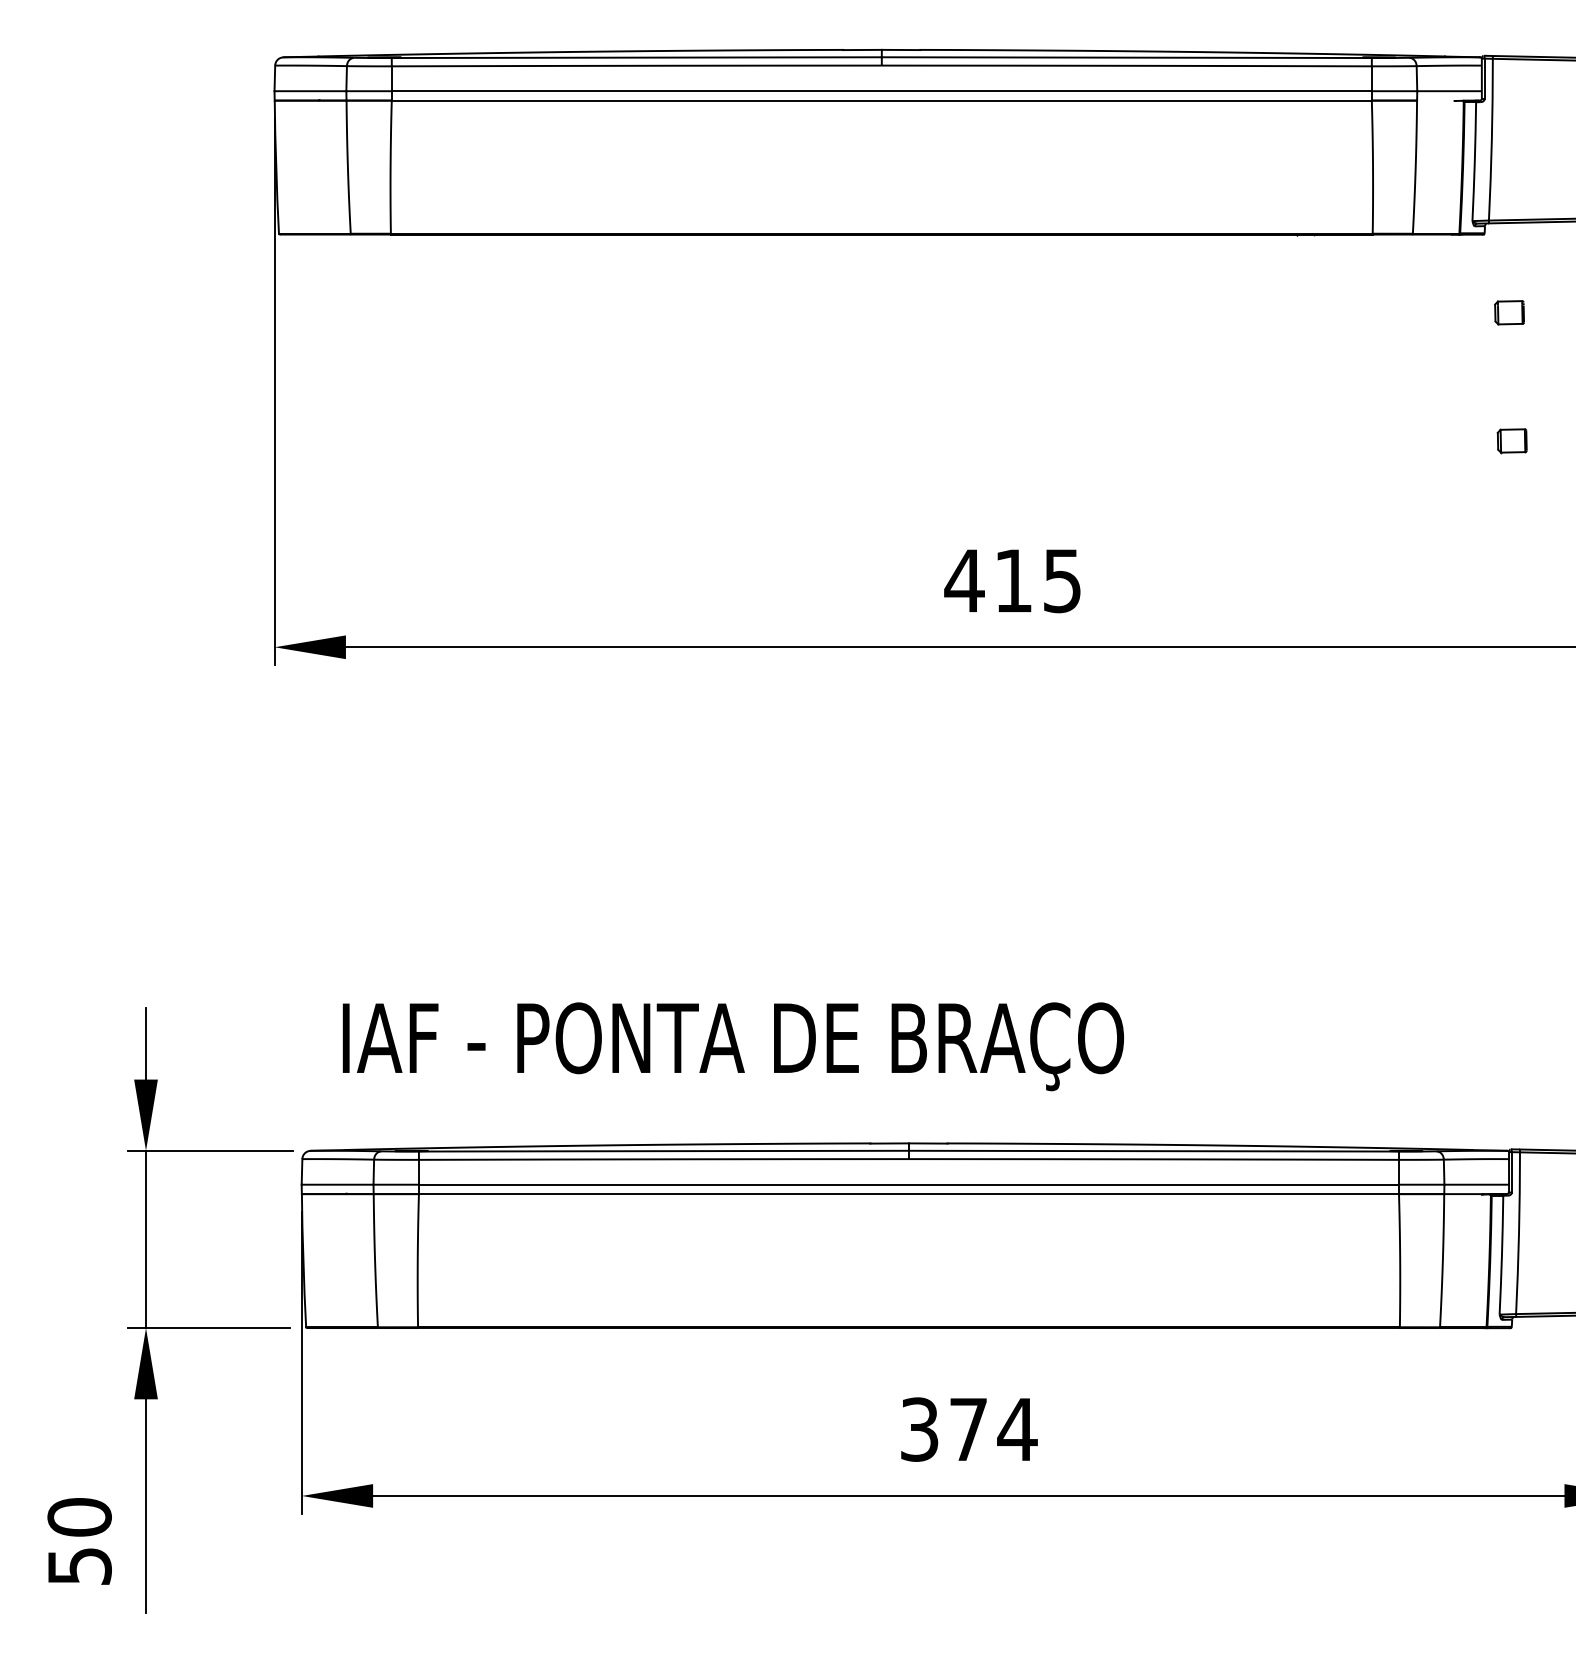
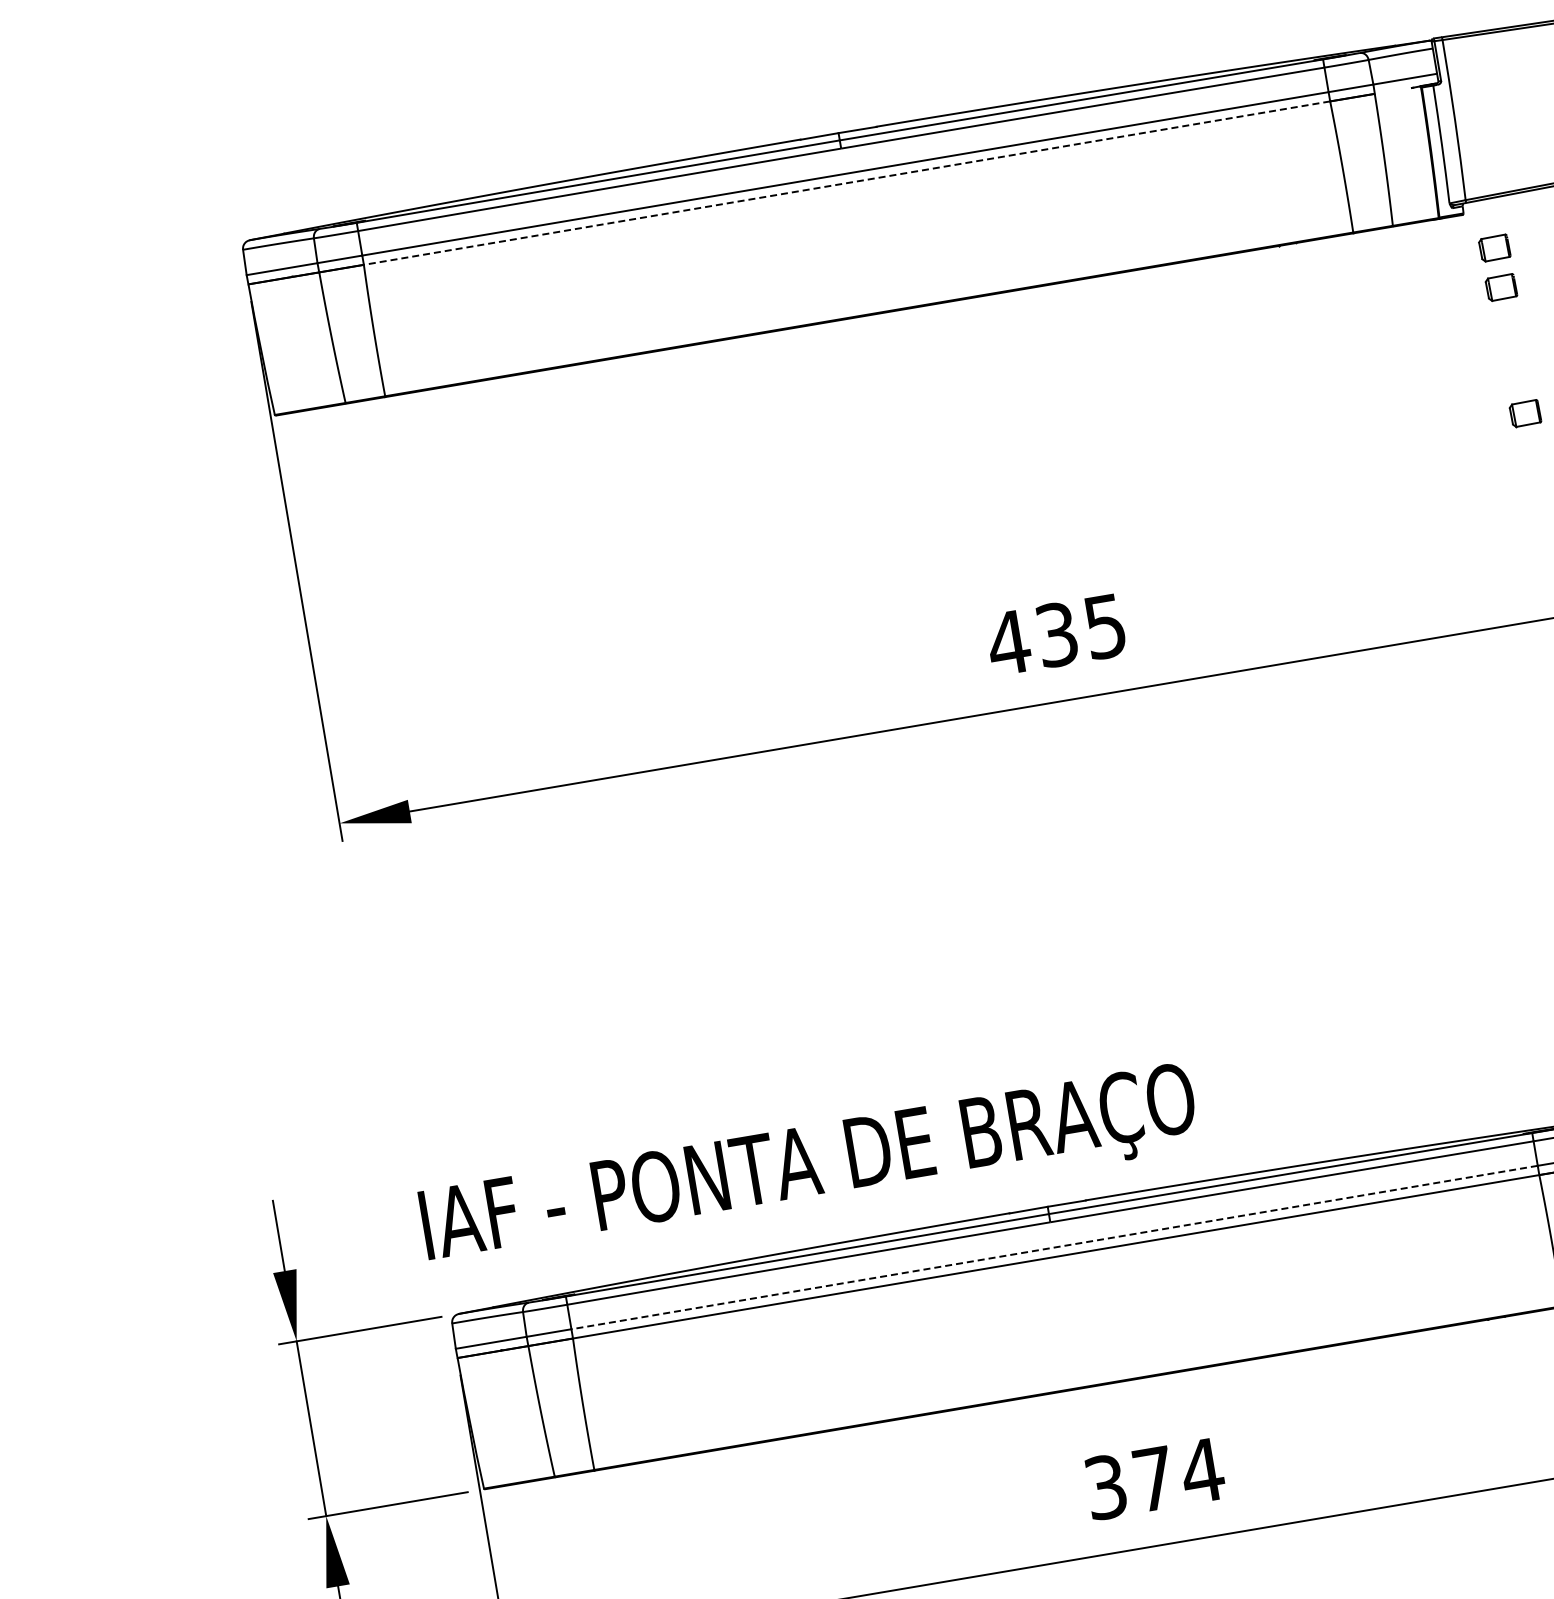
line: (881, 100) -> (846, 183), solid -> dashed
part: (1509, 272) -> (1494, 247), added
text: (1013, 580) -> (1056, 634), 415 -> 435
text: (732, 1046) -> (808, 1169), moved
line: (908, 1184) -> (1054, 1247), solid -> dashed

